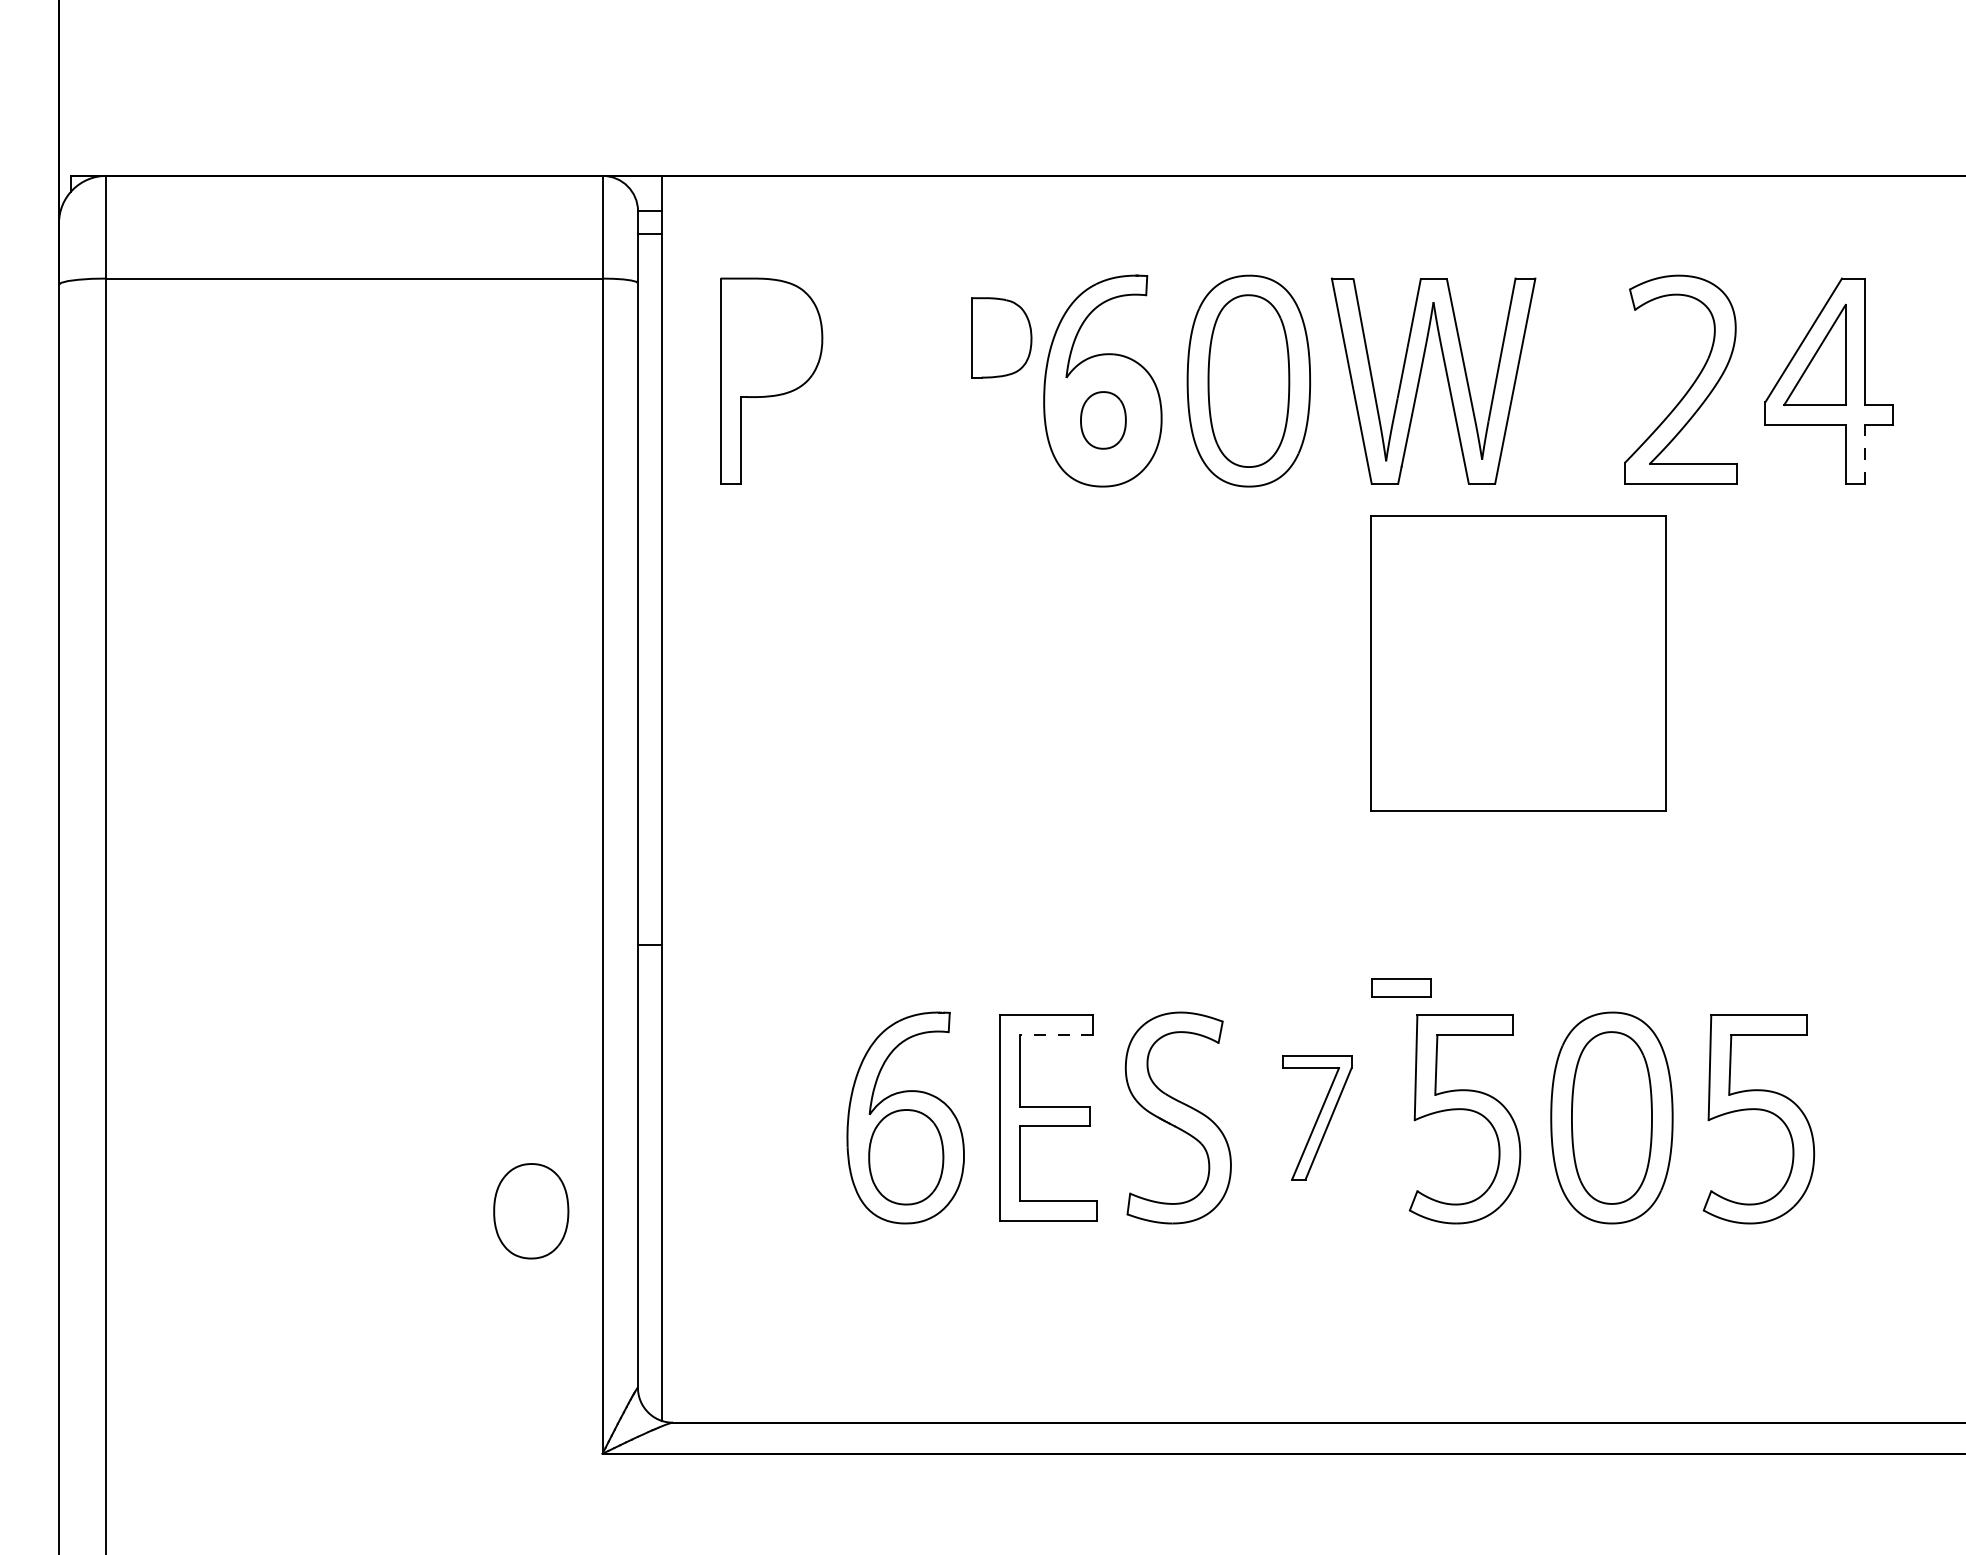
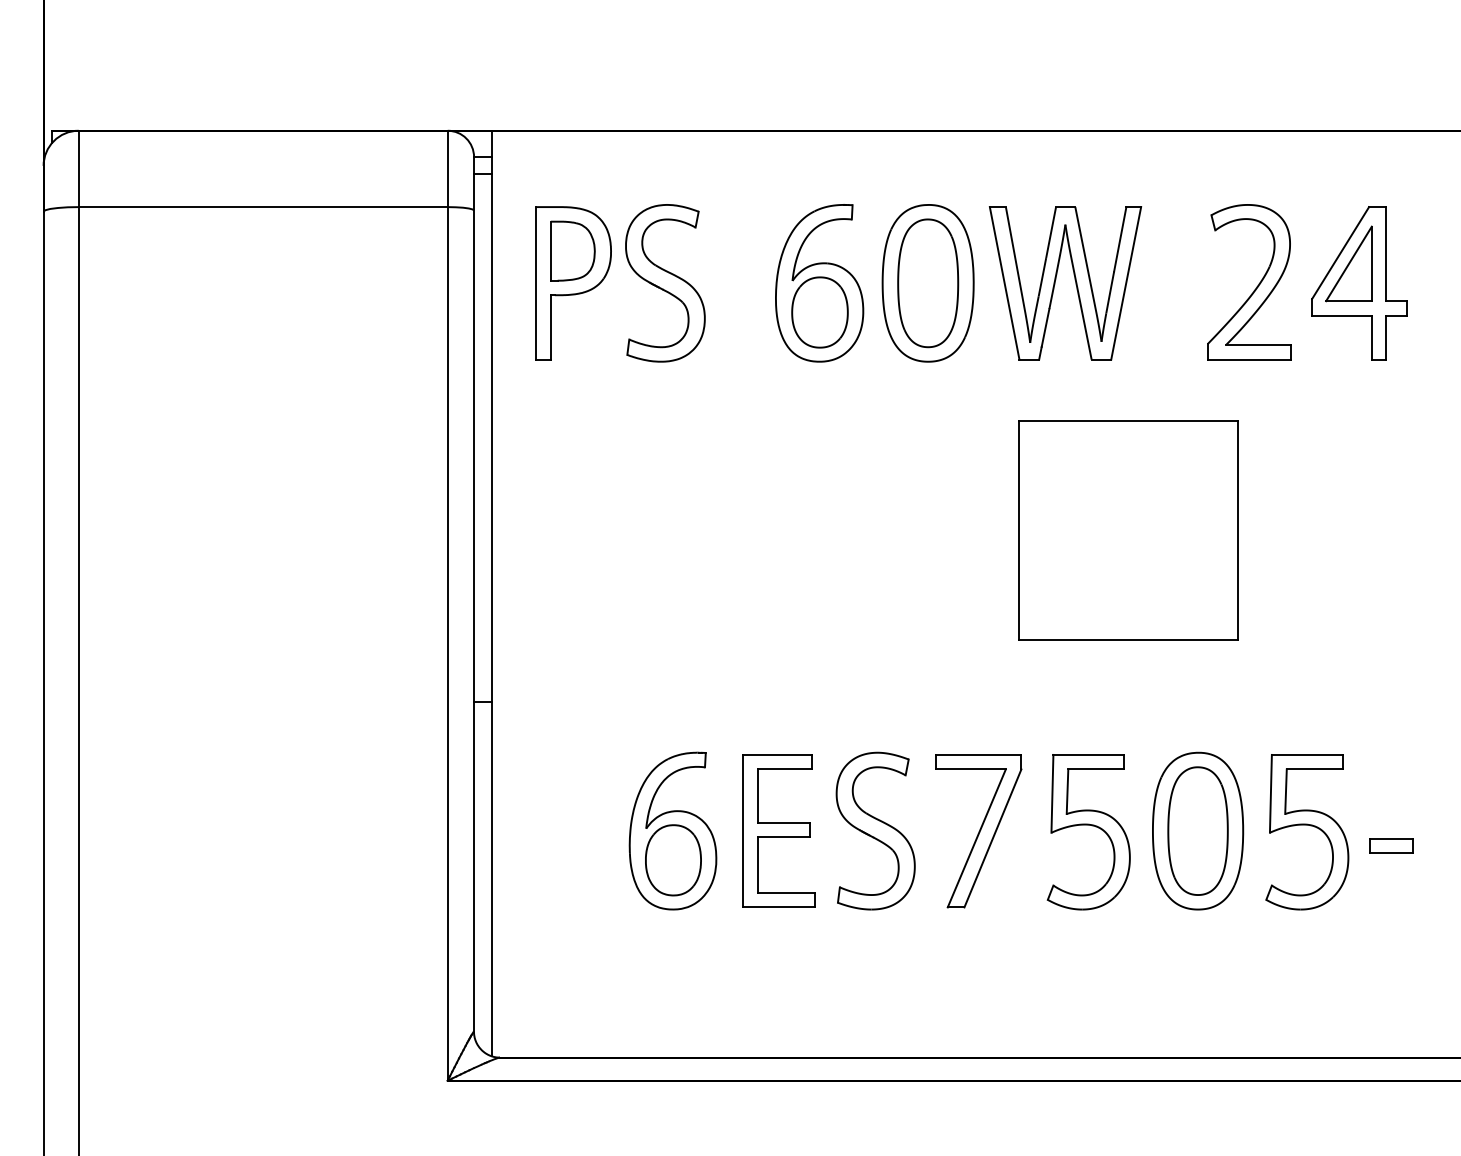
part: (1001, 337) -> (572, 250), moved
part: (895, 380) -> (665, 282), added
part: (1103, 420) -> (820, 312), size x1.67
line: (1865, 454) -> (1386, 337), dashed -> solid
part: (1518, 663) -> (1128, 530), moved
part: (1401, 987) -> (1391, 845), moved
line: (1056, 1035) -> (785, 769), dashed -> solid
part: (1317, 1117) -> (979, 830), size x1.67
part: (531, 1211) -> (394, 900), removed

